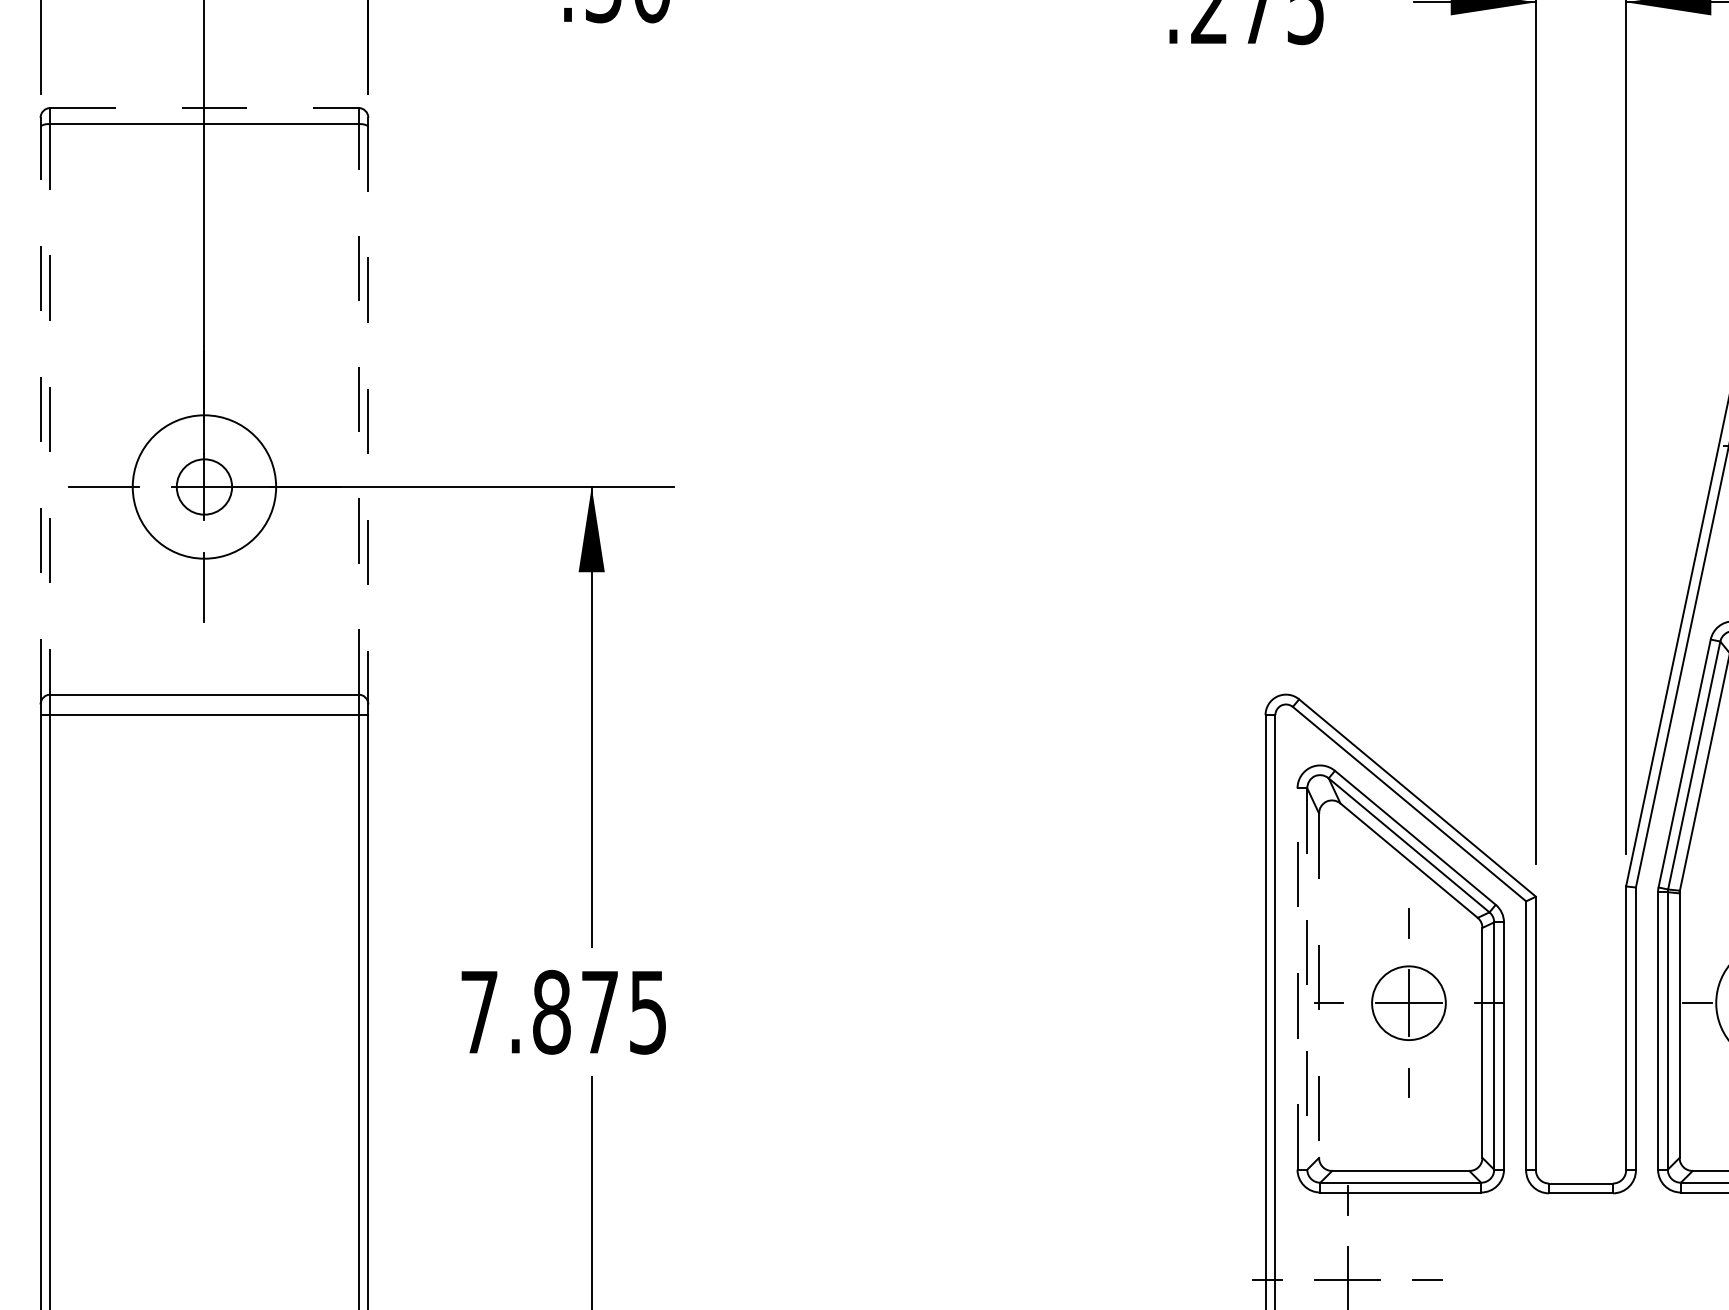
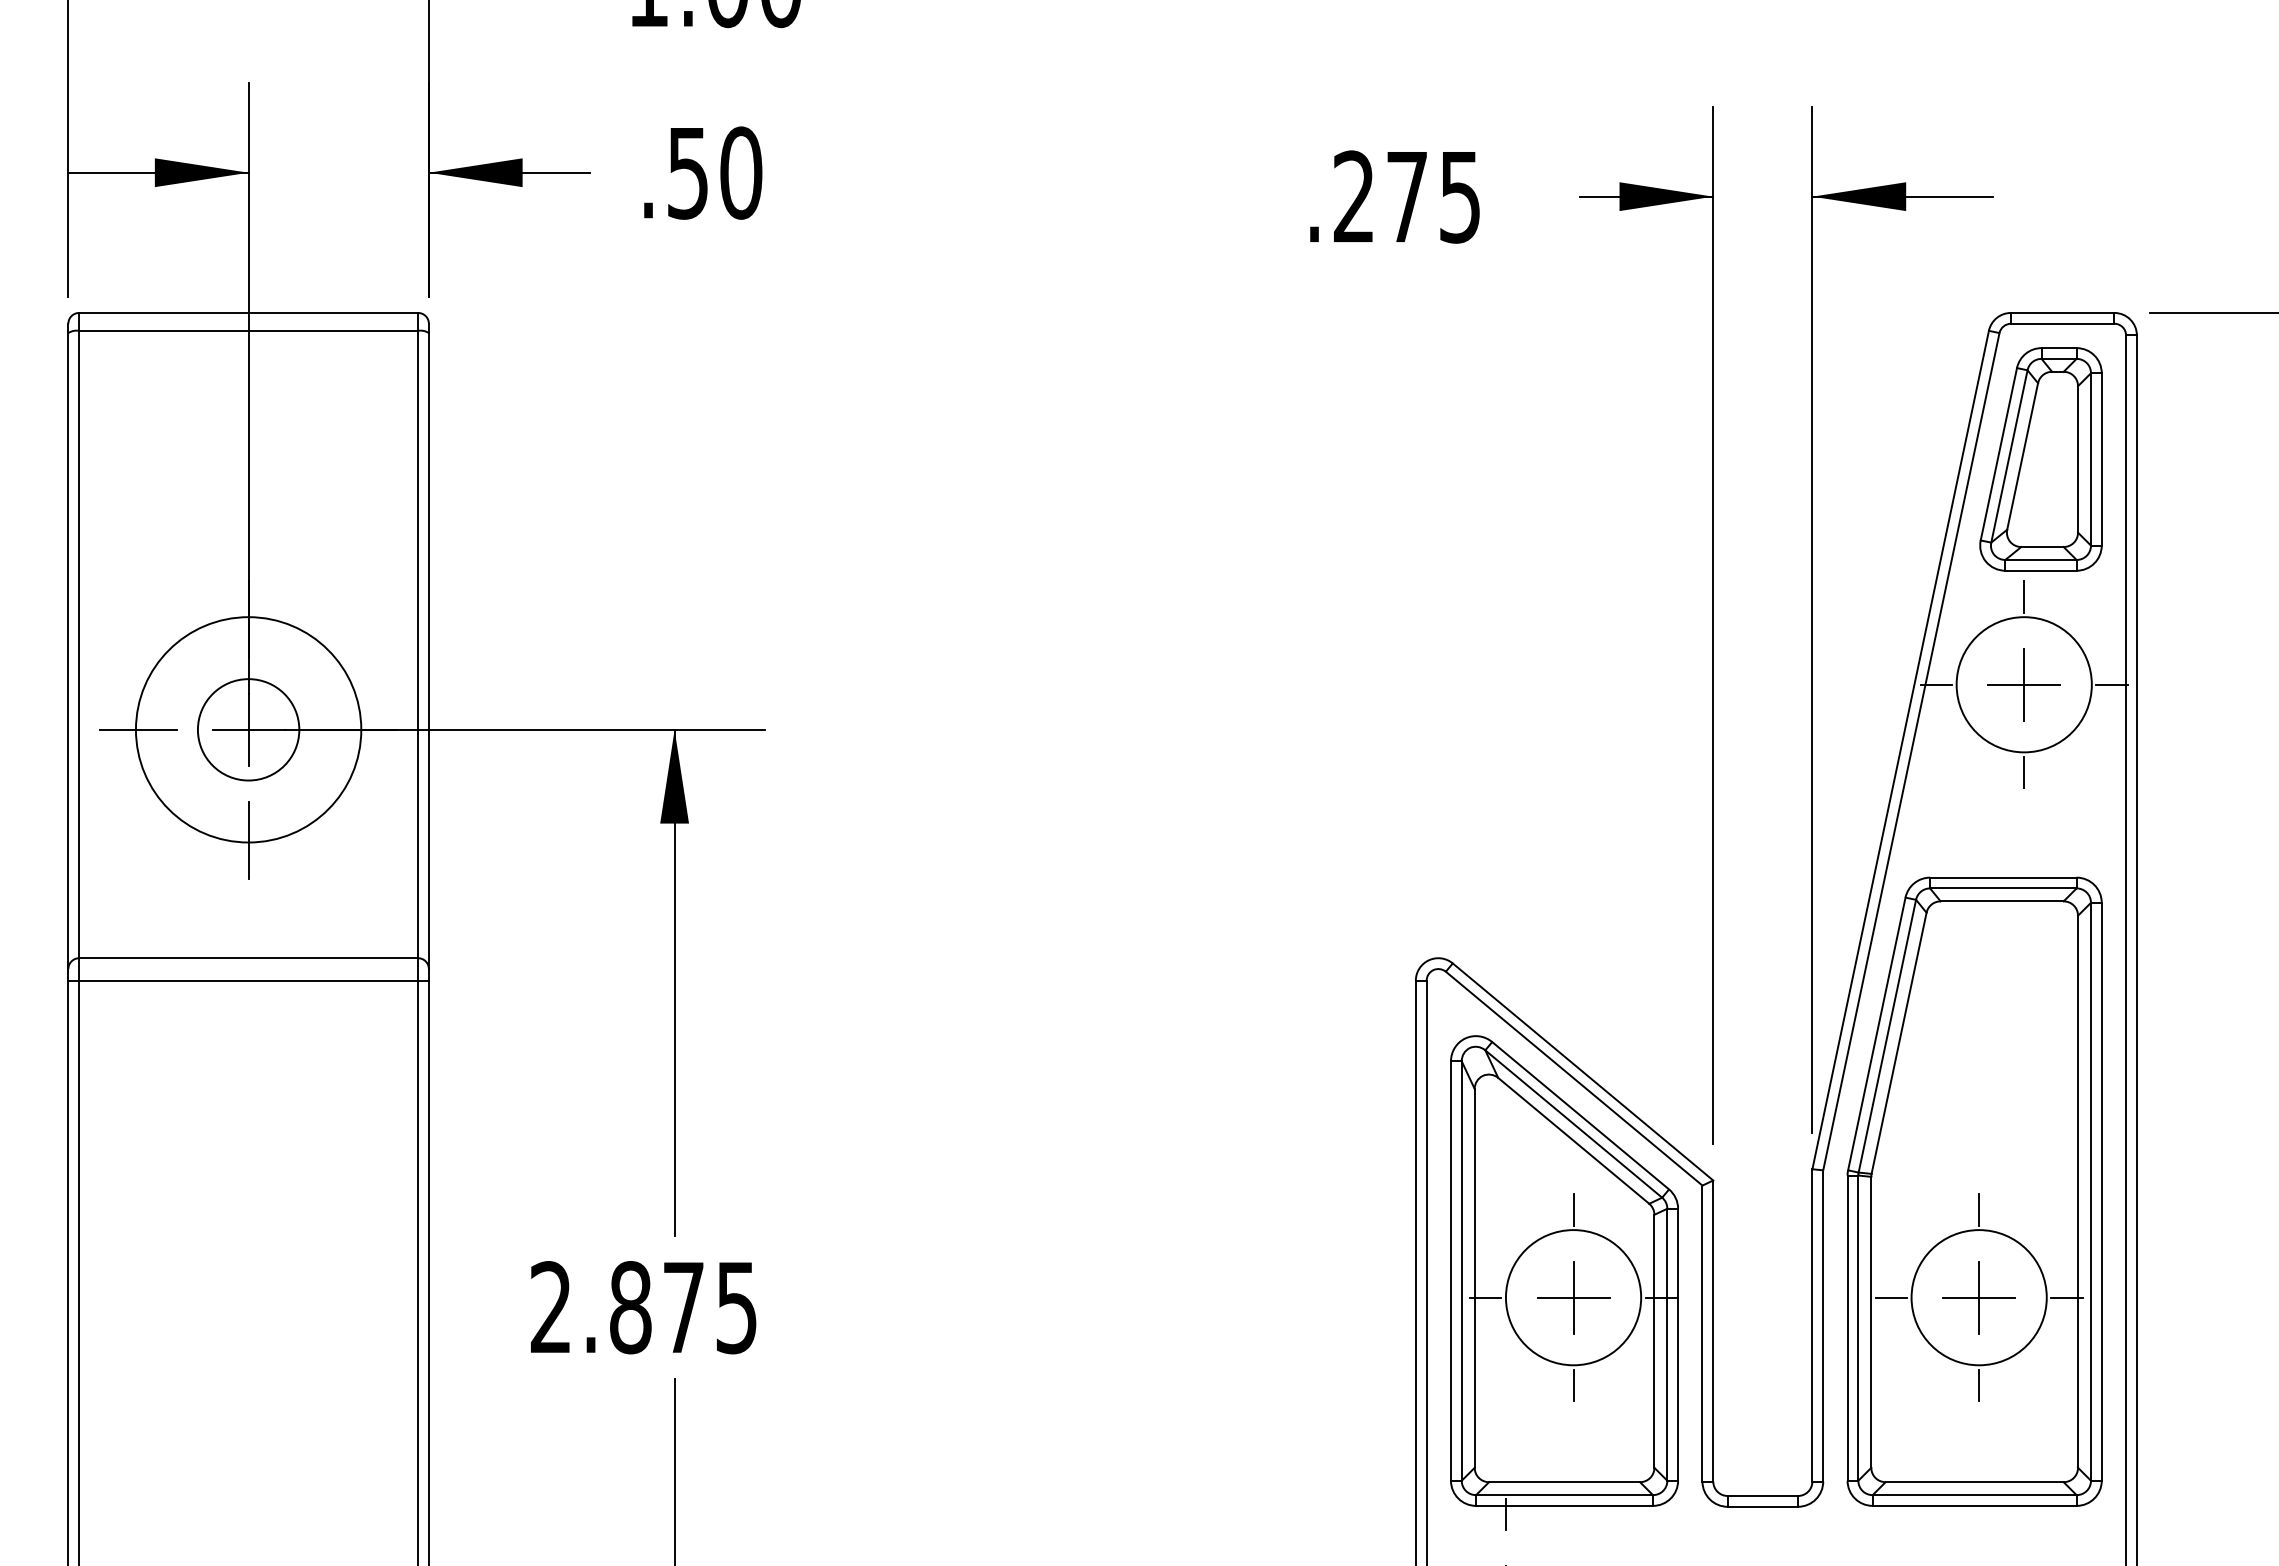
line: (205, 107) -> (249, 312), dashed -> solid
line: (50, 409) -> (79, 644), dashed -> solid
line: (358, 409) -> (418, 644), dashed -> solid
line: (40, 415) -> (68, 651), dashed -> solid
line: (367, 415) -> (428, 651), dashed -> solid
circle: (204, 486) -> (248, 729), size x1.43
circle: (204, 486) -> (248, 729), size x1.67
line: (1297, 979) -> (1450, 1271), dashed -> solid
line: (1307, 979) -> (1461, 1271), dashed -> solid
line: (1318, 985) -> (1474, 1278), dashed -> solid
circle: (1408, 1003) -> (1573, 1297), size x1.67
text: (478, 1011) -> (550, 1306), 7.875 -> 2.875

